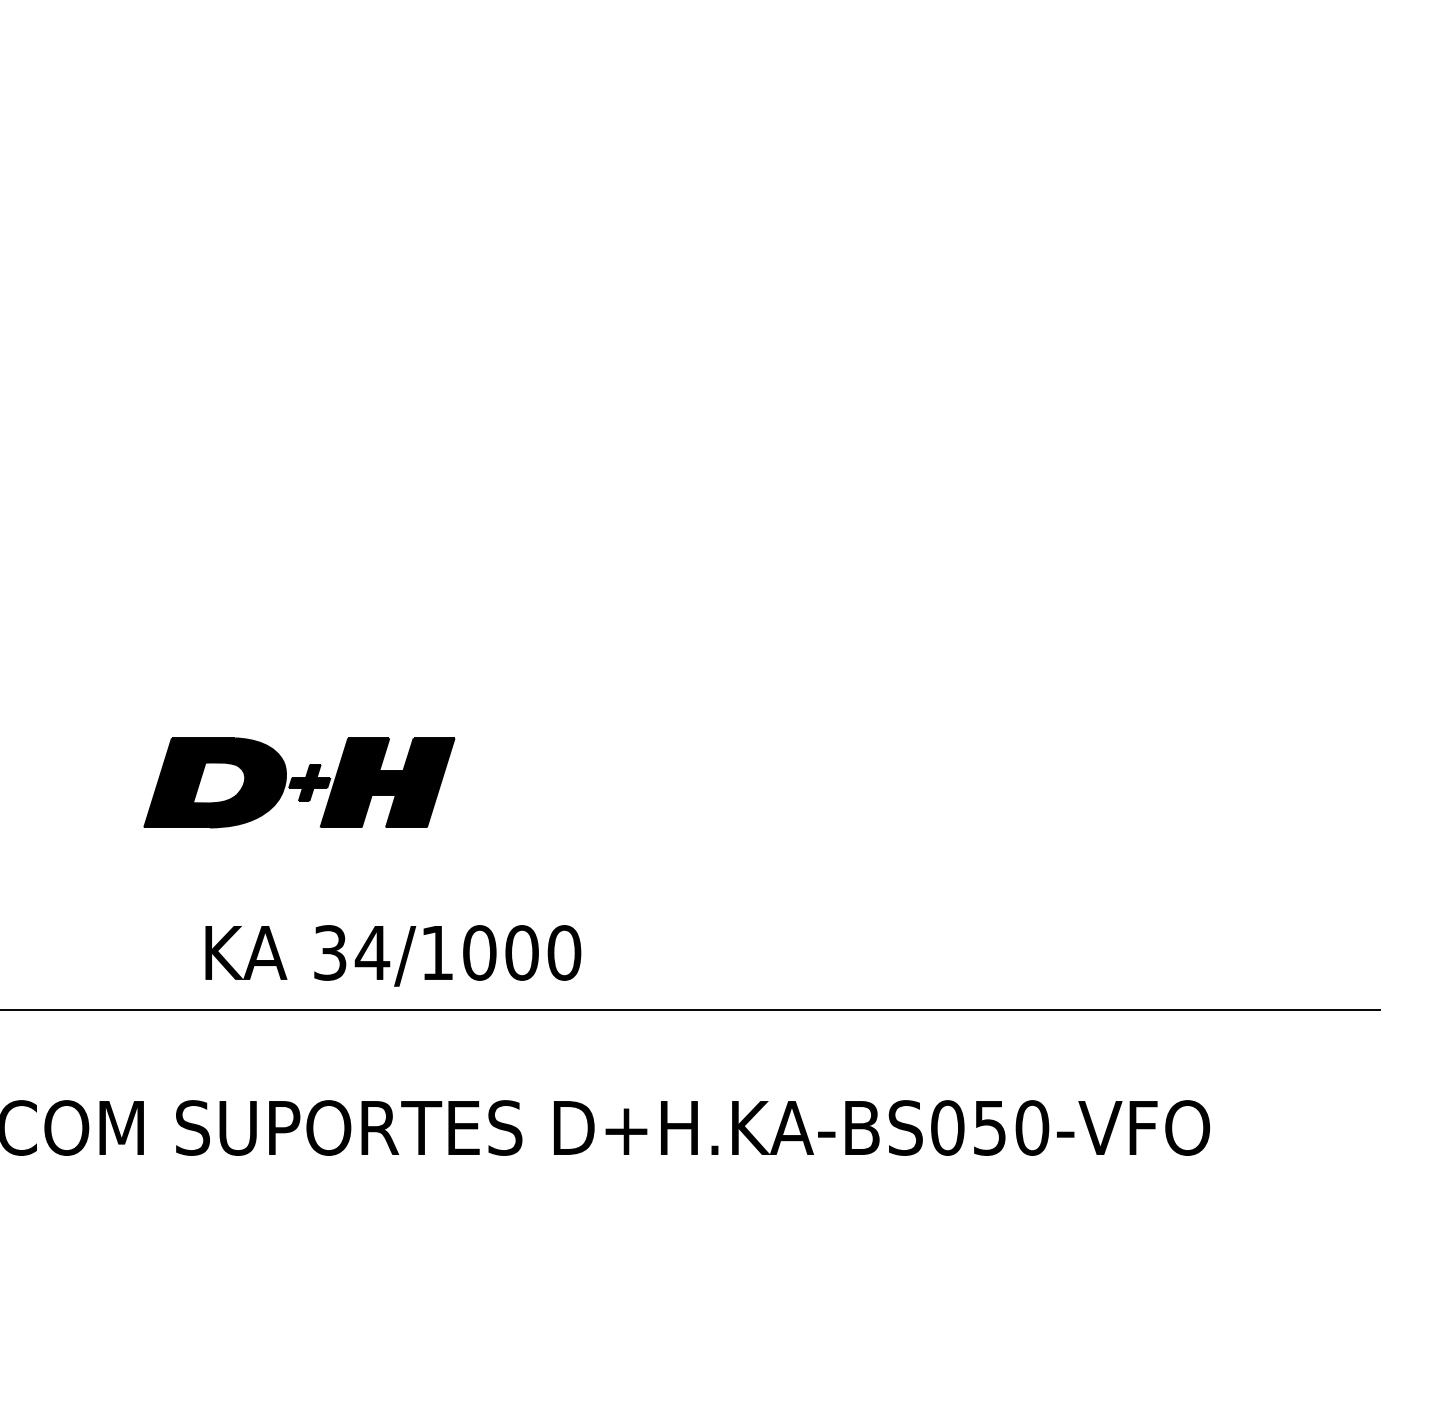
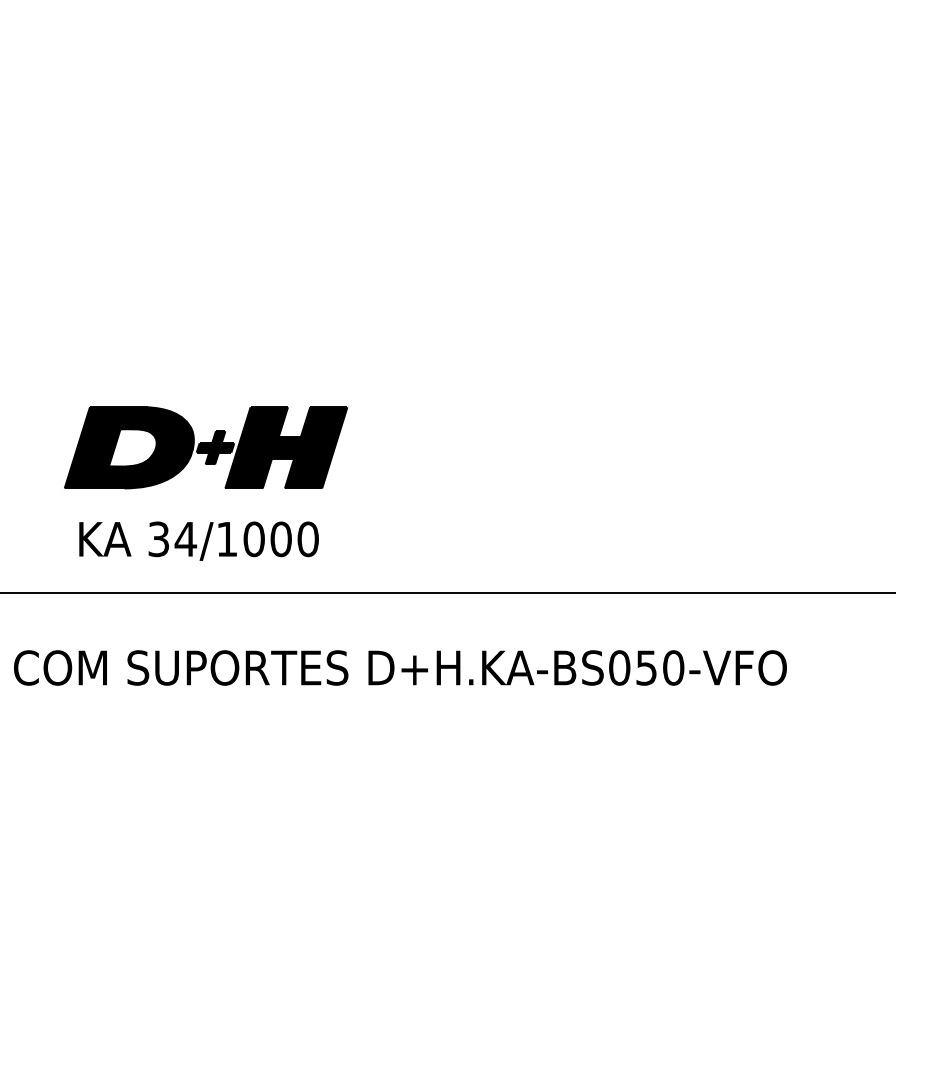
part: (299, 782) -> (206, 447), size x1.43
text: (392, 954) -> (198, 540), moved

